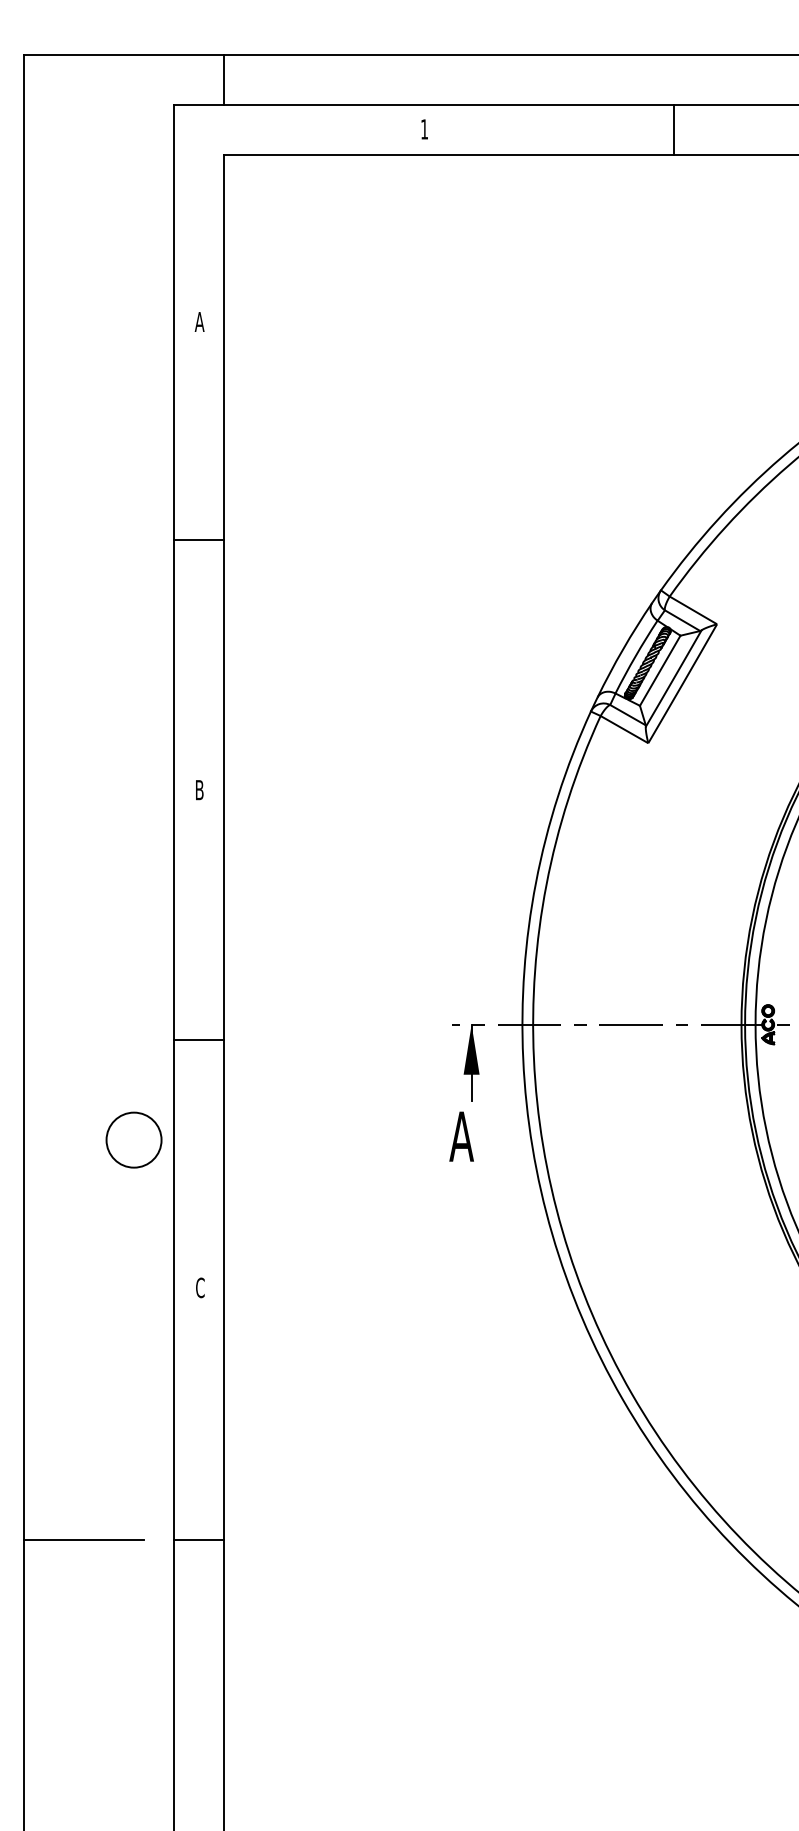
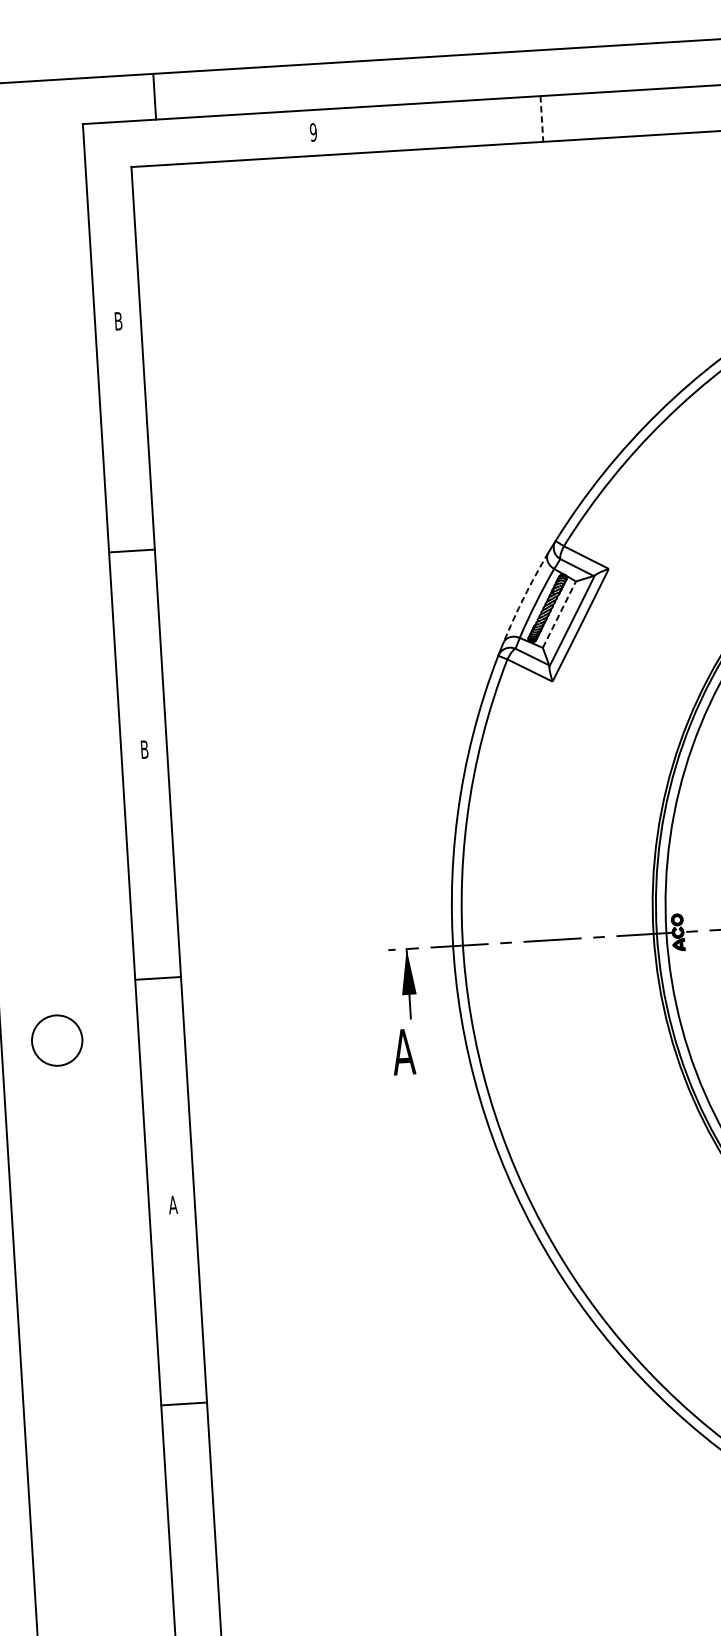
line: (224, 79) -> (155, 96), moved
text: (424, 129) -> (313, 132), 1 -> 9
line: (674, 130) -> (542, 119), solid -> dashed
text: (199, 321) -> (118, 320), A -> B
line: (199, 540) -> (132, 551), moved
arc: (623, 649) -> (524, 597), solid -> dashed
line: (660, 670) -> (559, 614), solid -> dashed
circle: (133, 1139) -> (56, 1040), moved
text: (200, 1287) -> (173, 1204), C -> A
line: (84, 1540) -> (81, 1442), removed
line: (199, 1540) -> (184, 1404), moved

